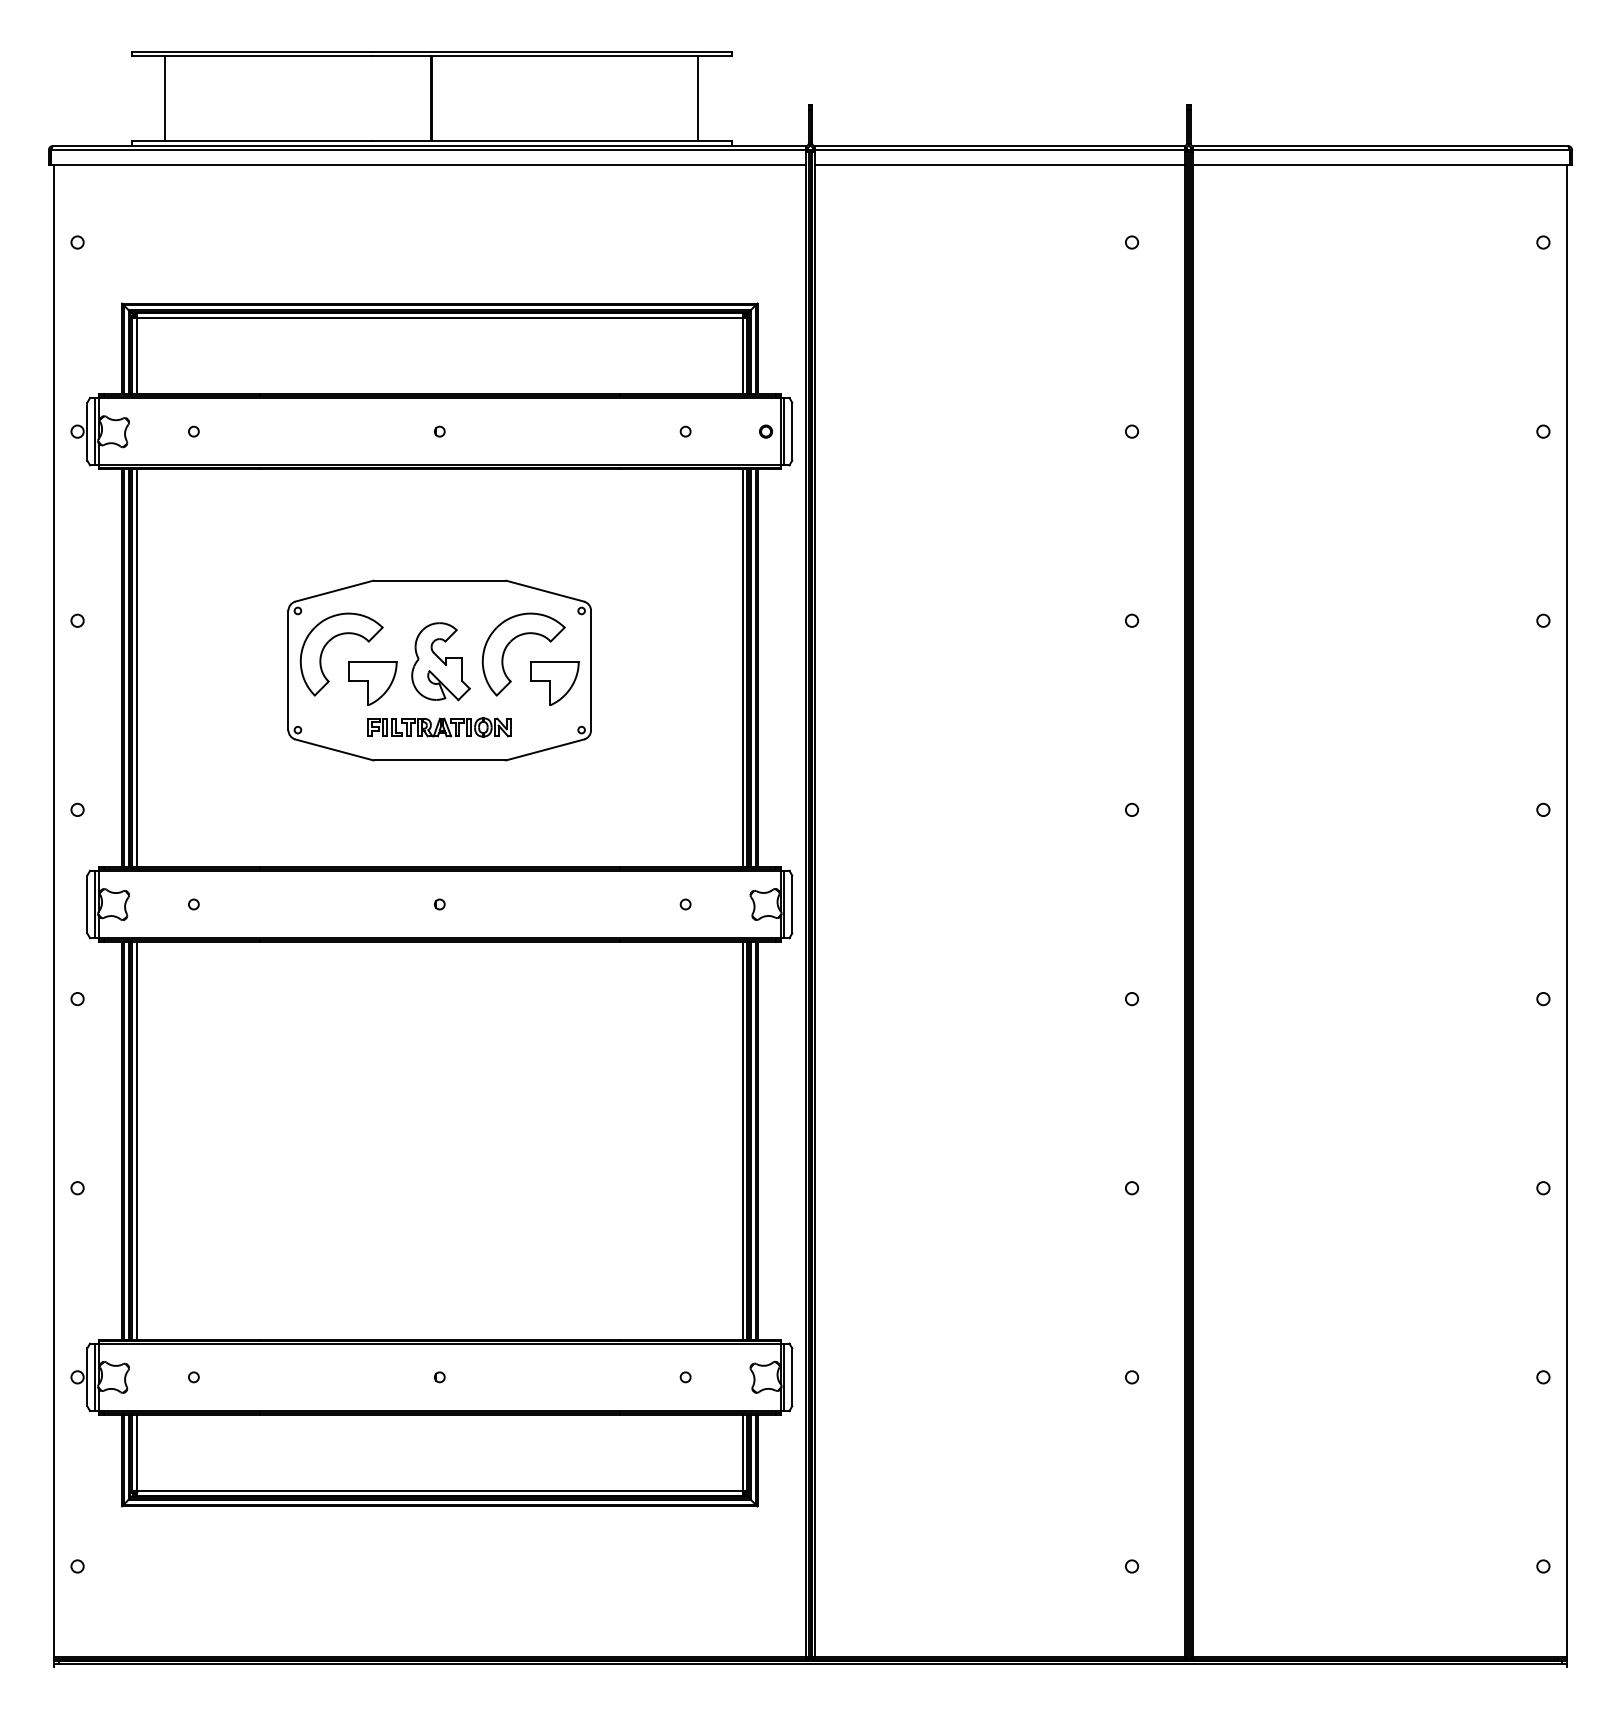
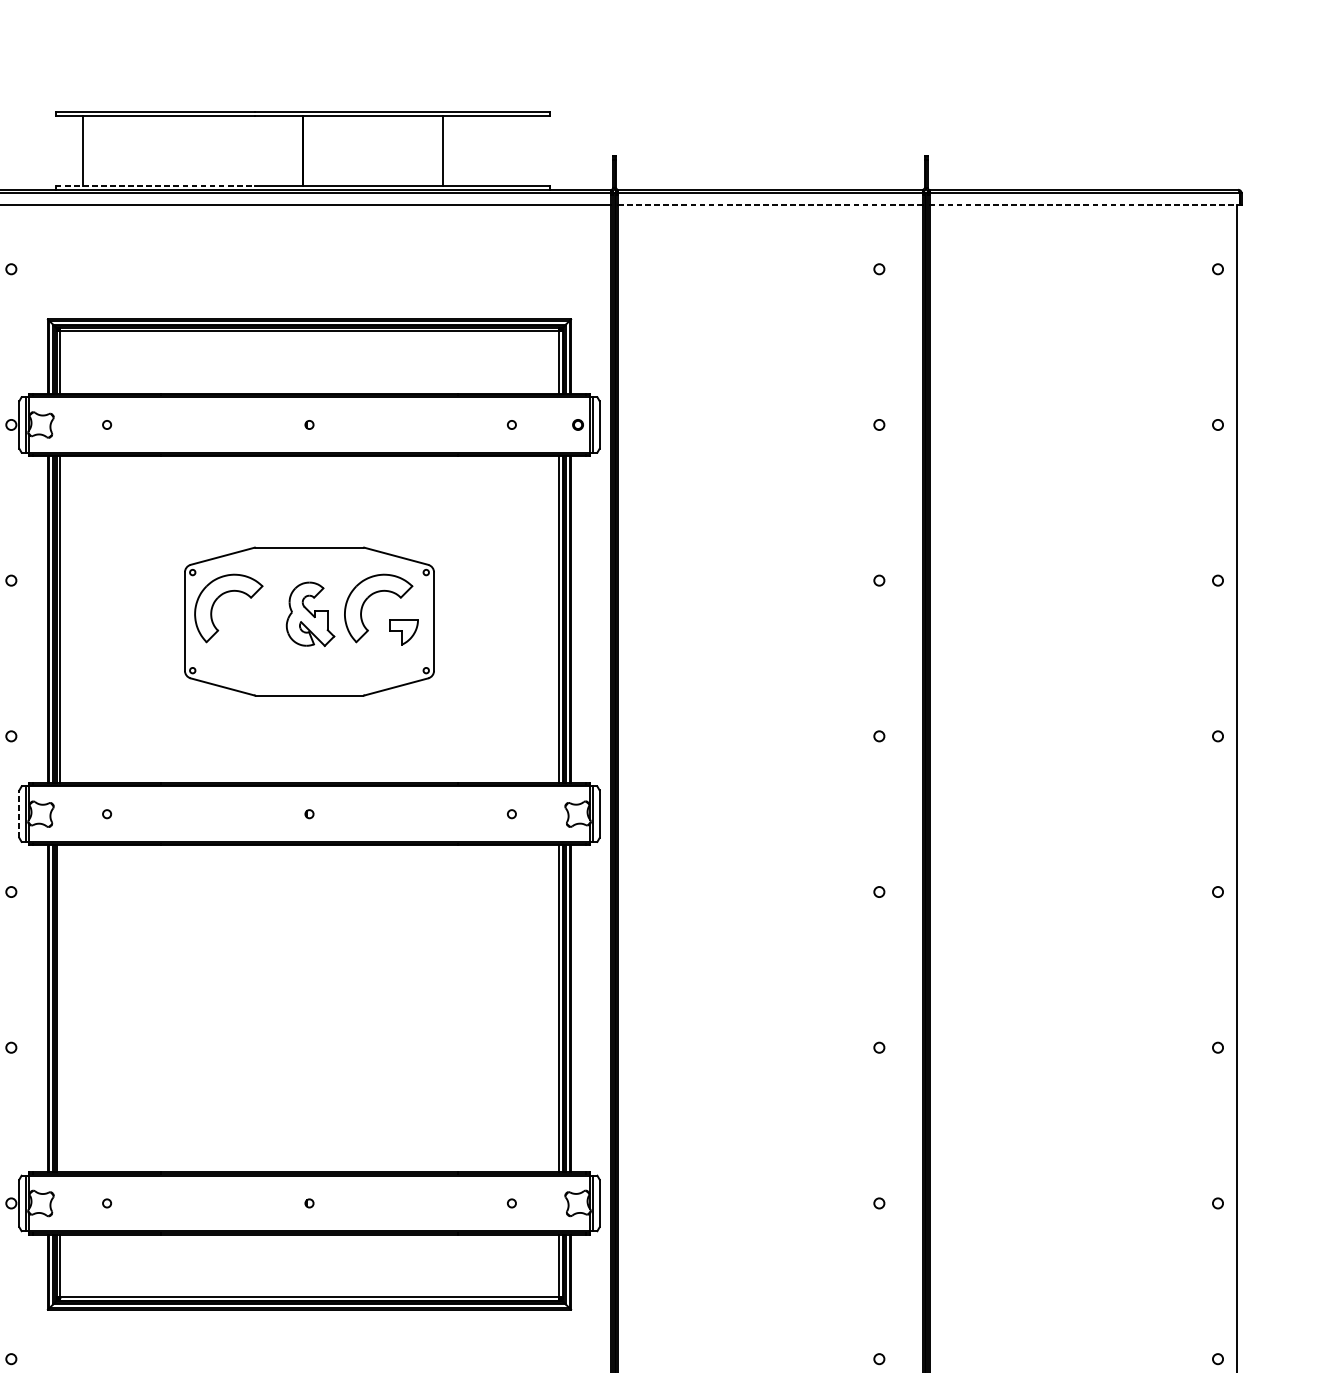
line: (698, 98) -> (442, 150), moved
line: (252, 141) -> (155, 186), solid -> dashed
line: (999, 164) -> (770, 205), solid -> dashed
line: (1381, 164) -> (1084, 205), solid -> dashed
part: (372, 683) -> (254, 632), removed
part: (554, 683) -> (403, 632), size x0.7
part: (439, 727) -> (309, 668), removed
line: (87, 904) -> (19, 814), solid -> dashed
line: (136, 1140) -> (59, 1008), removed

